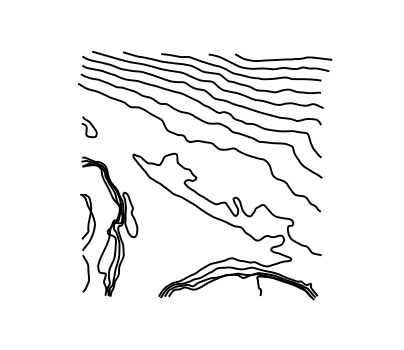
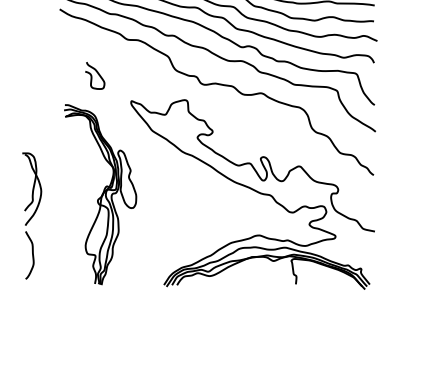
curve: (87, 127) -> (92, 76), moved
part: (87, 243) -> (31, 216), moved

